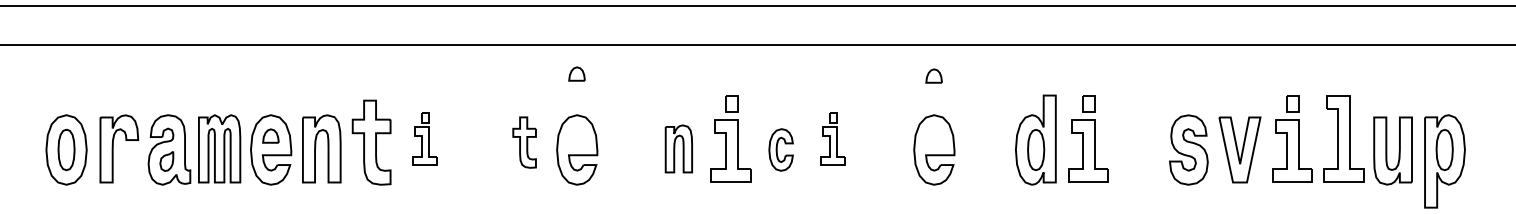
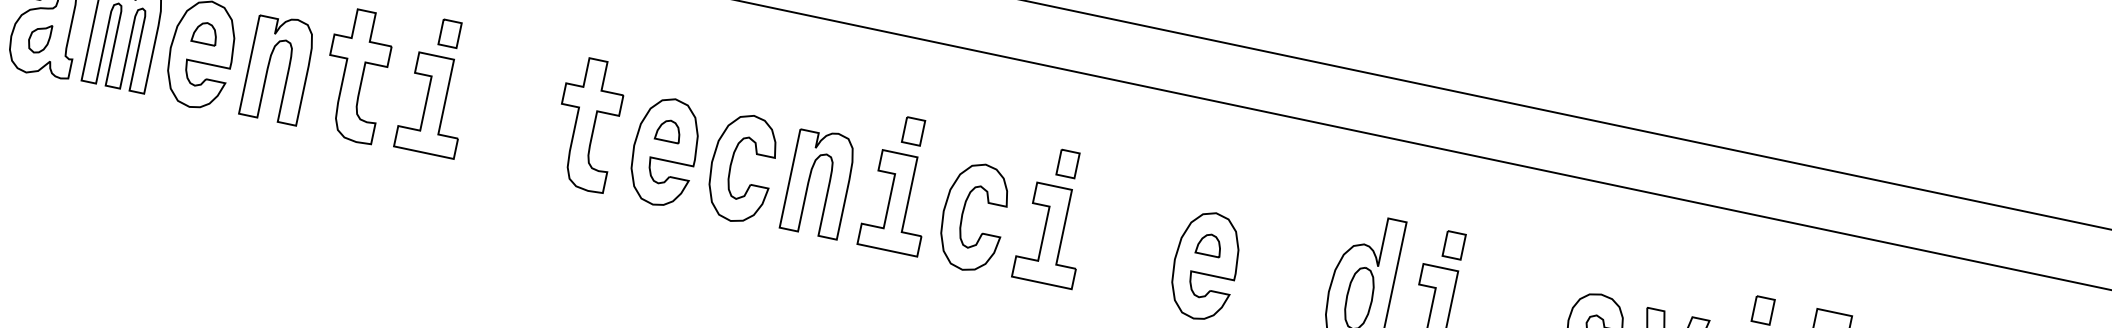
part: (576, 73) -> (668, 129), moved
part: (933, 75) -> (1208, 243), moved
part: (424, 138) -> (437, 85), size x1.67
part: (832, 138) -> (1054, 216), size x1.67
part: (524, 142) -> (587, 123), size x1.67
part: (678, 148) -> (818, 182), size x1.43
part: (627, 149) -> (740, 167), added
part: (780, 149) -> (972, 216), size x1.67

